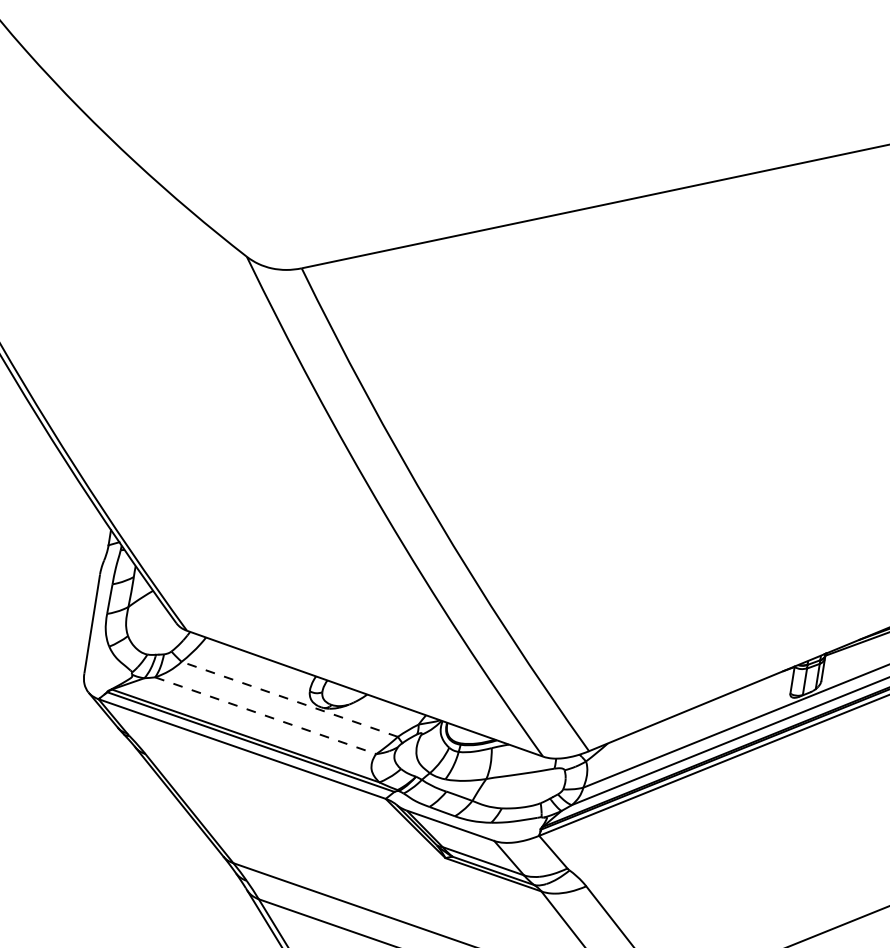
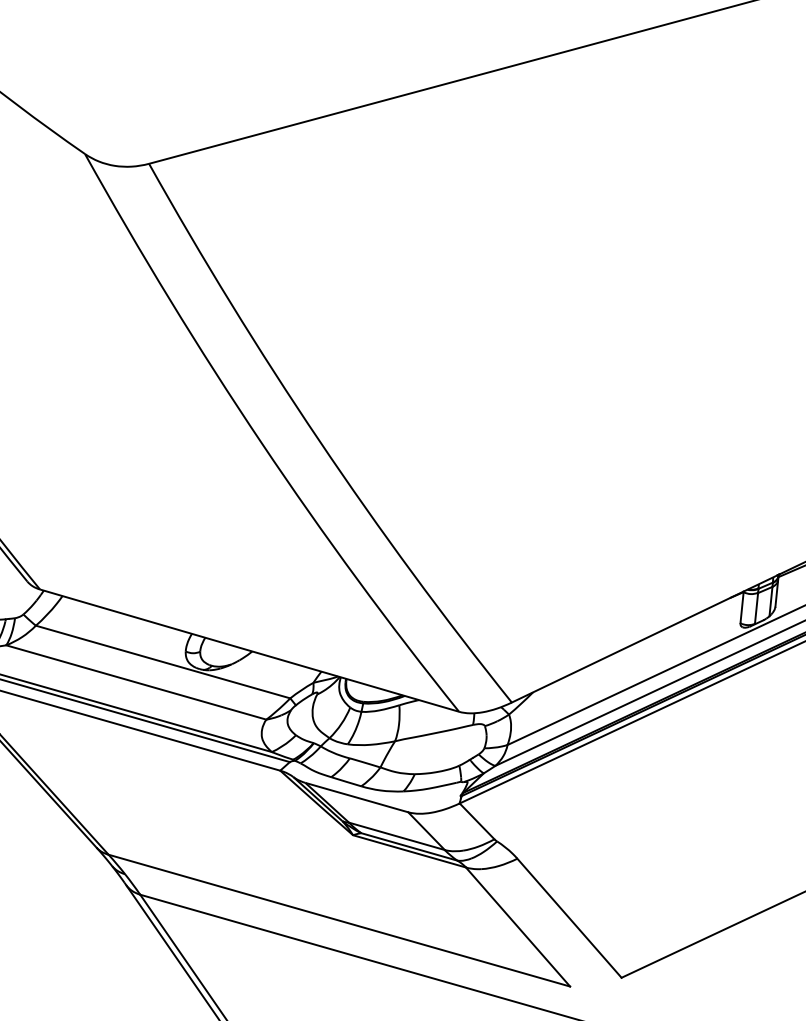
line: (289, 699) -> (162, 662), dashed -> solid
line: (266, 715) -> (137, 682), dashed -> solid

